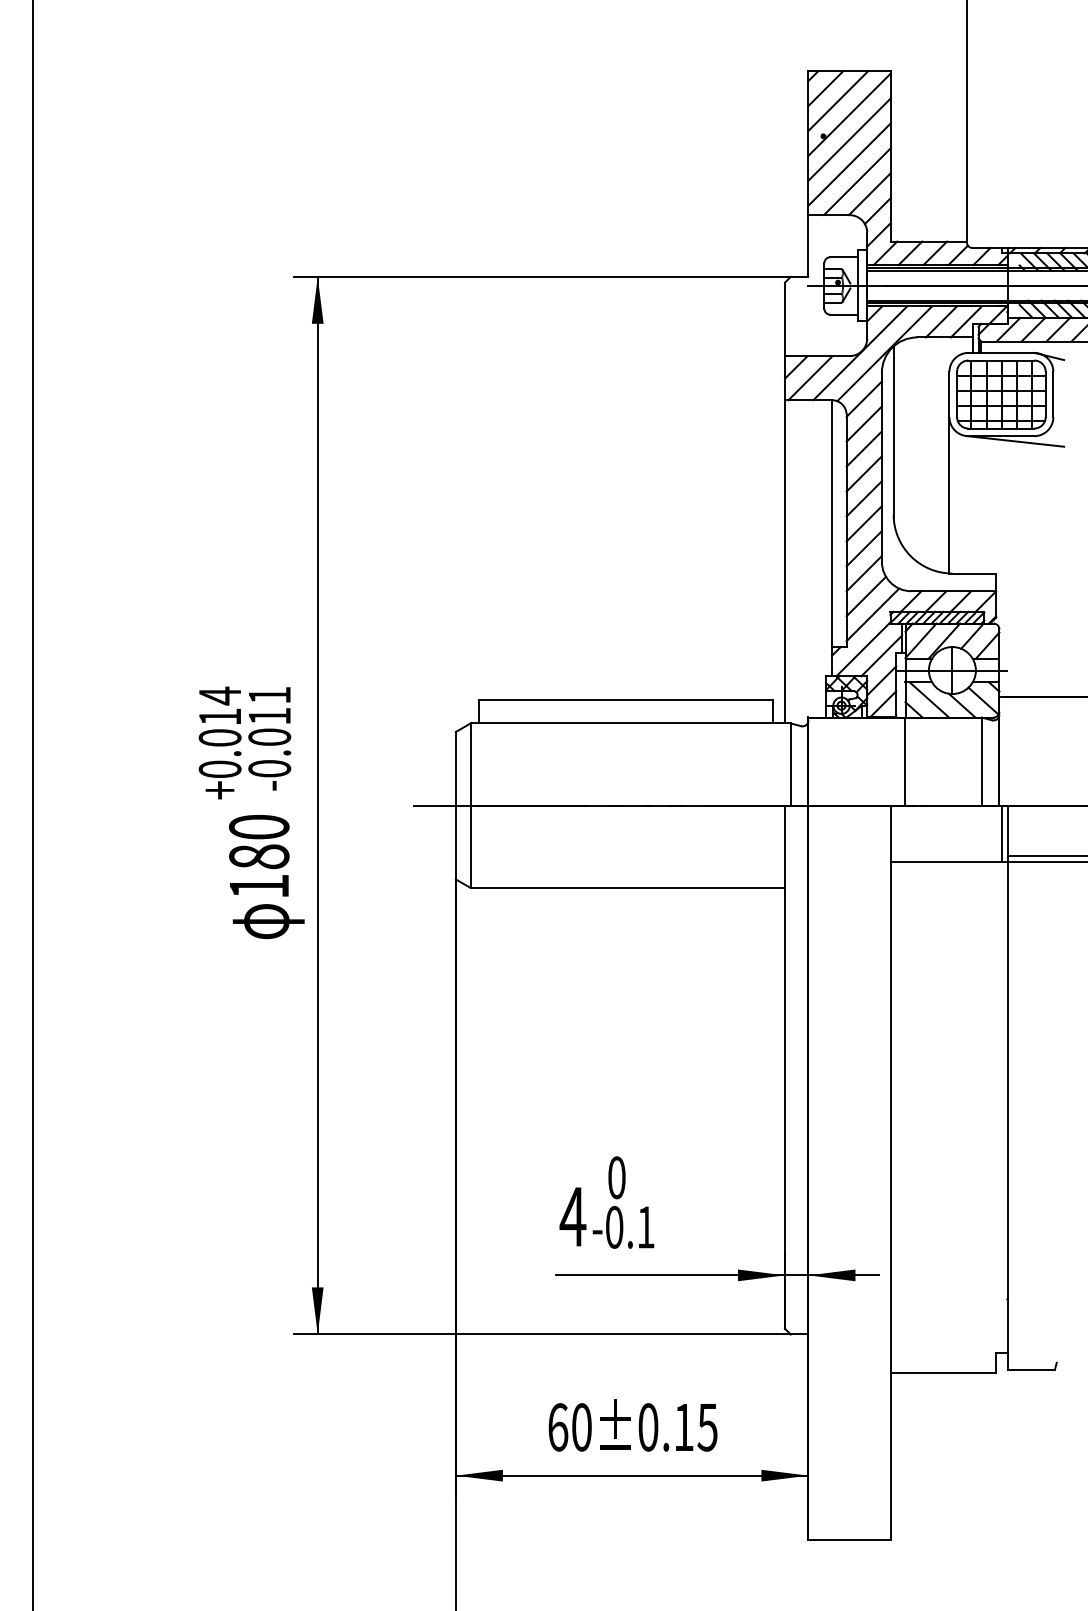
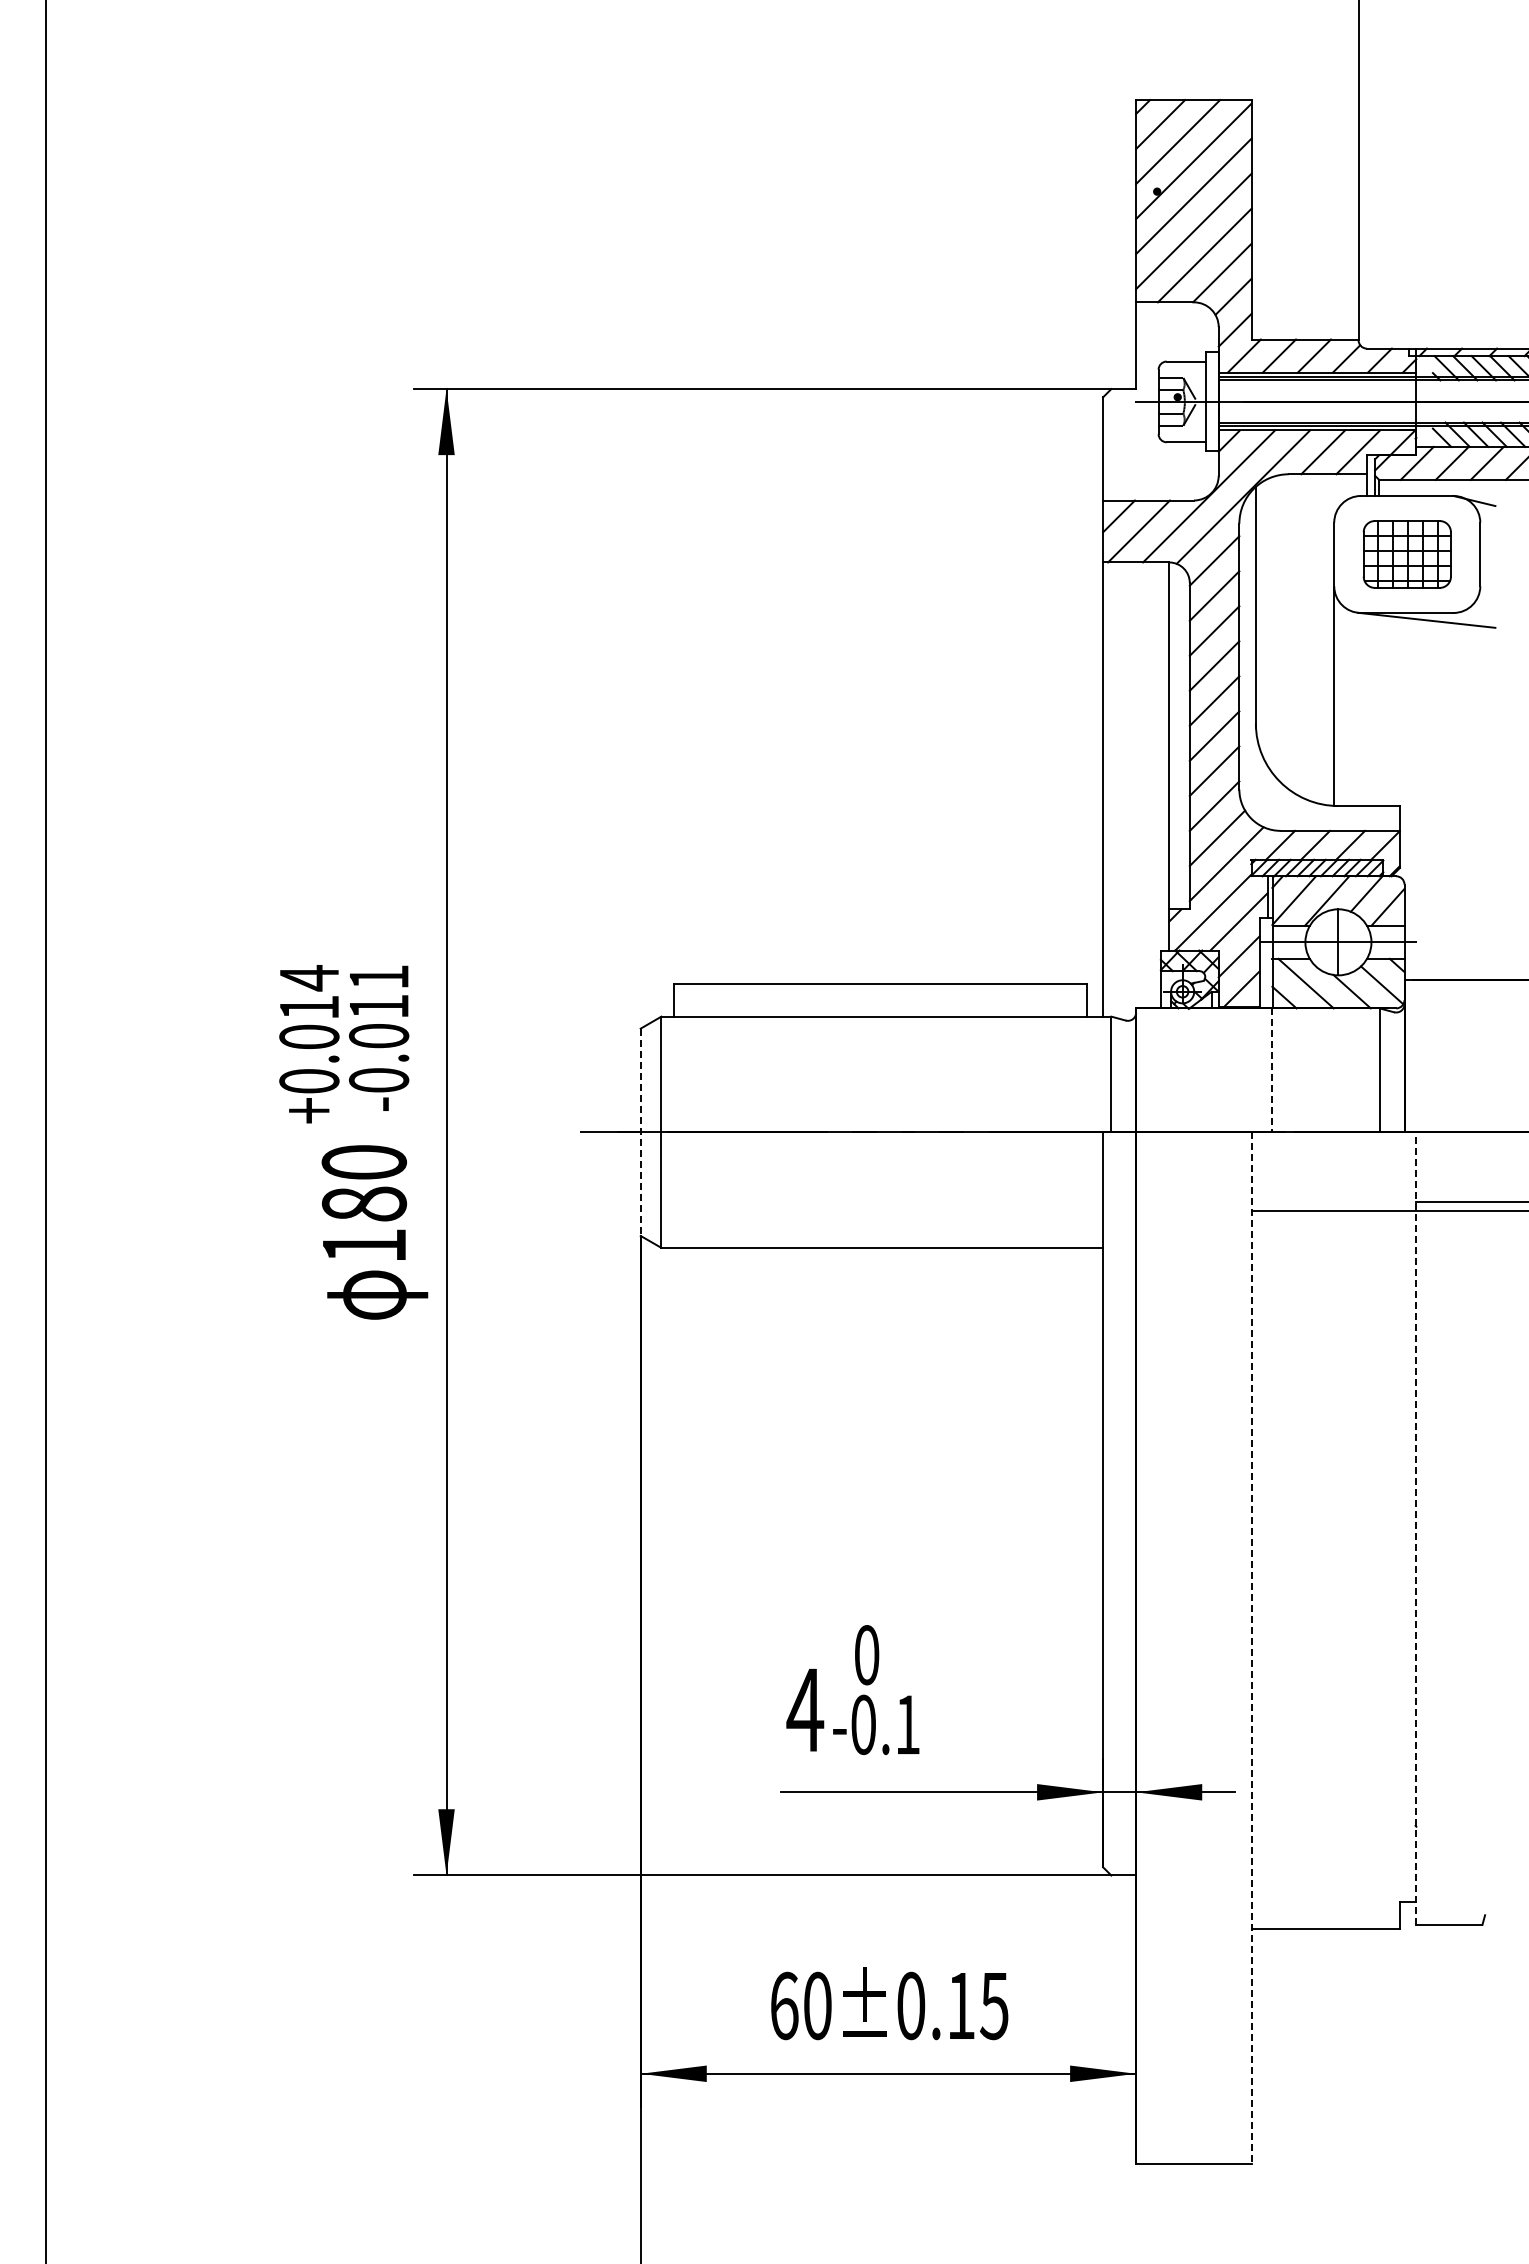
part: (1001, 394) -> (1407, 554), size x0.7
line: (905, 761) -> (1272, 1070), solid -> dashed
line: (455, 805) -> (640, 1132), solid -> dashed
line: (1002, 833) -> (1408, 1171), removed
line: (1007, 1087) -> (1416, 1528), solid -> dashed
line: (890, 1173) -> (1251, 1648), solid -> dashed

